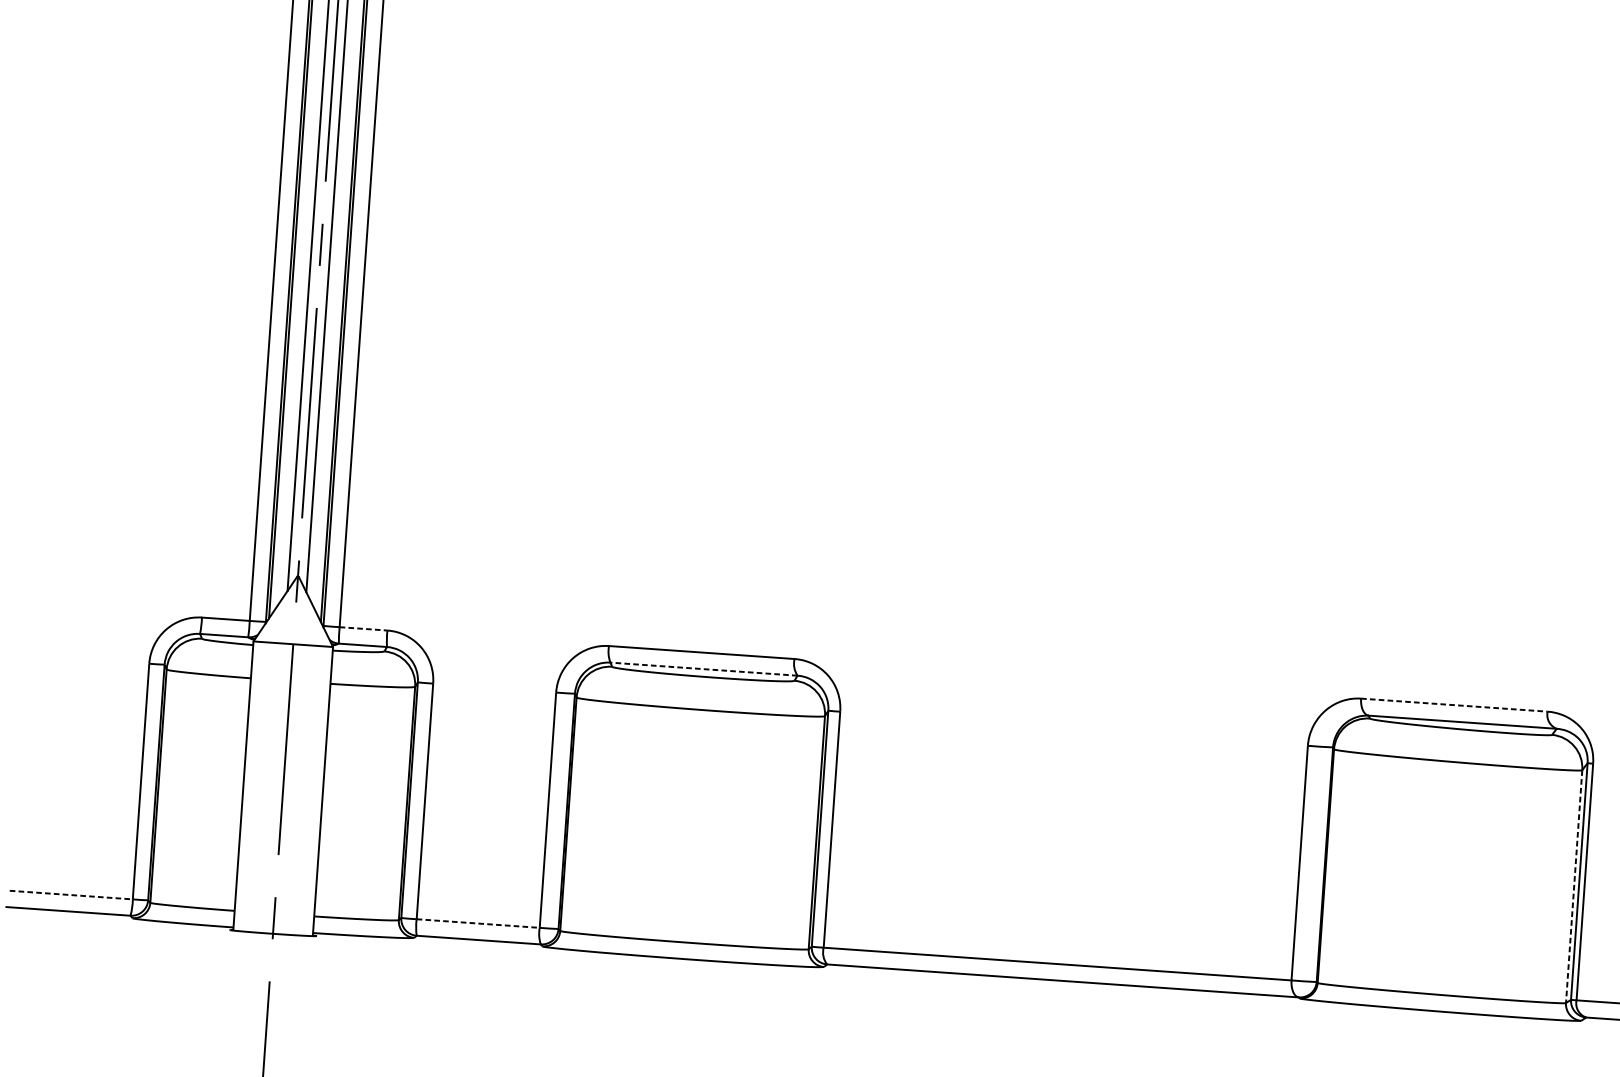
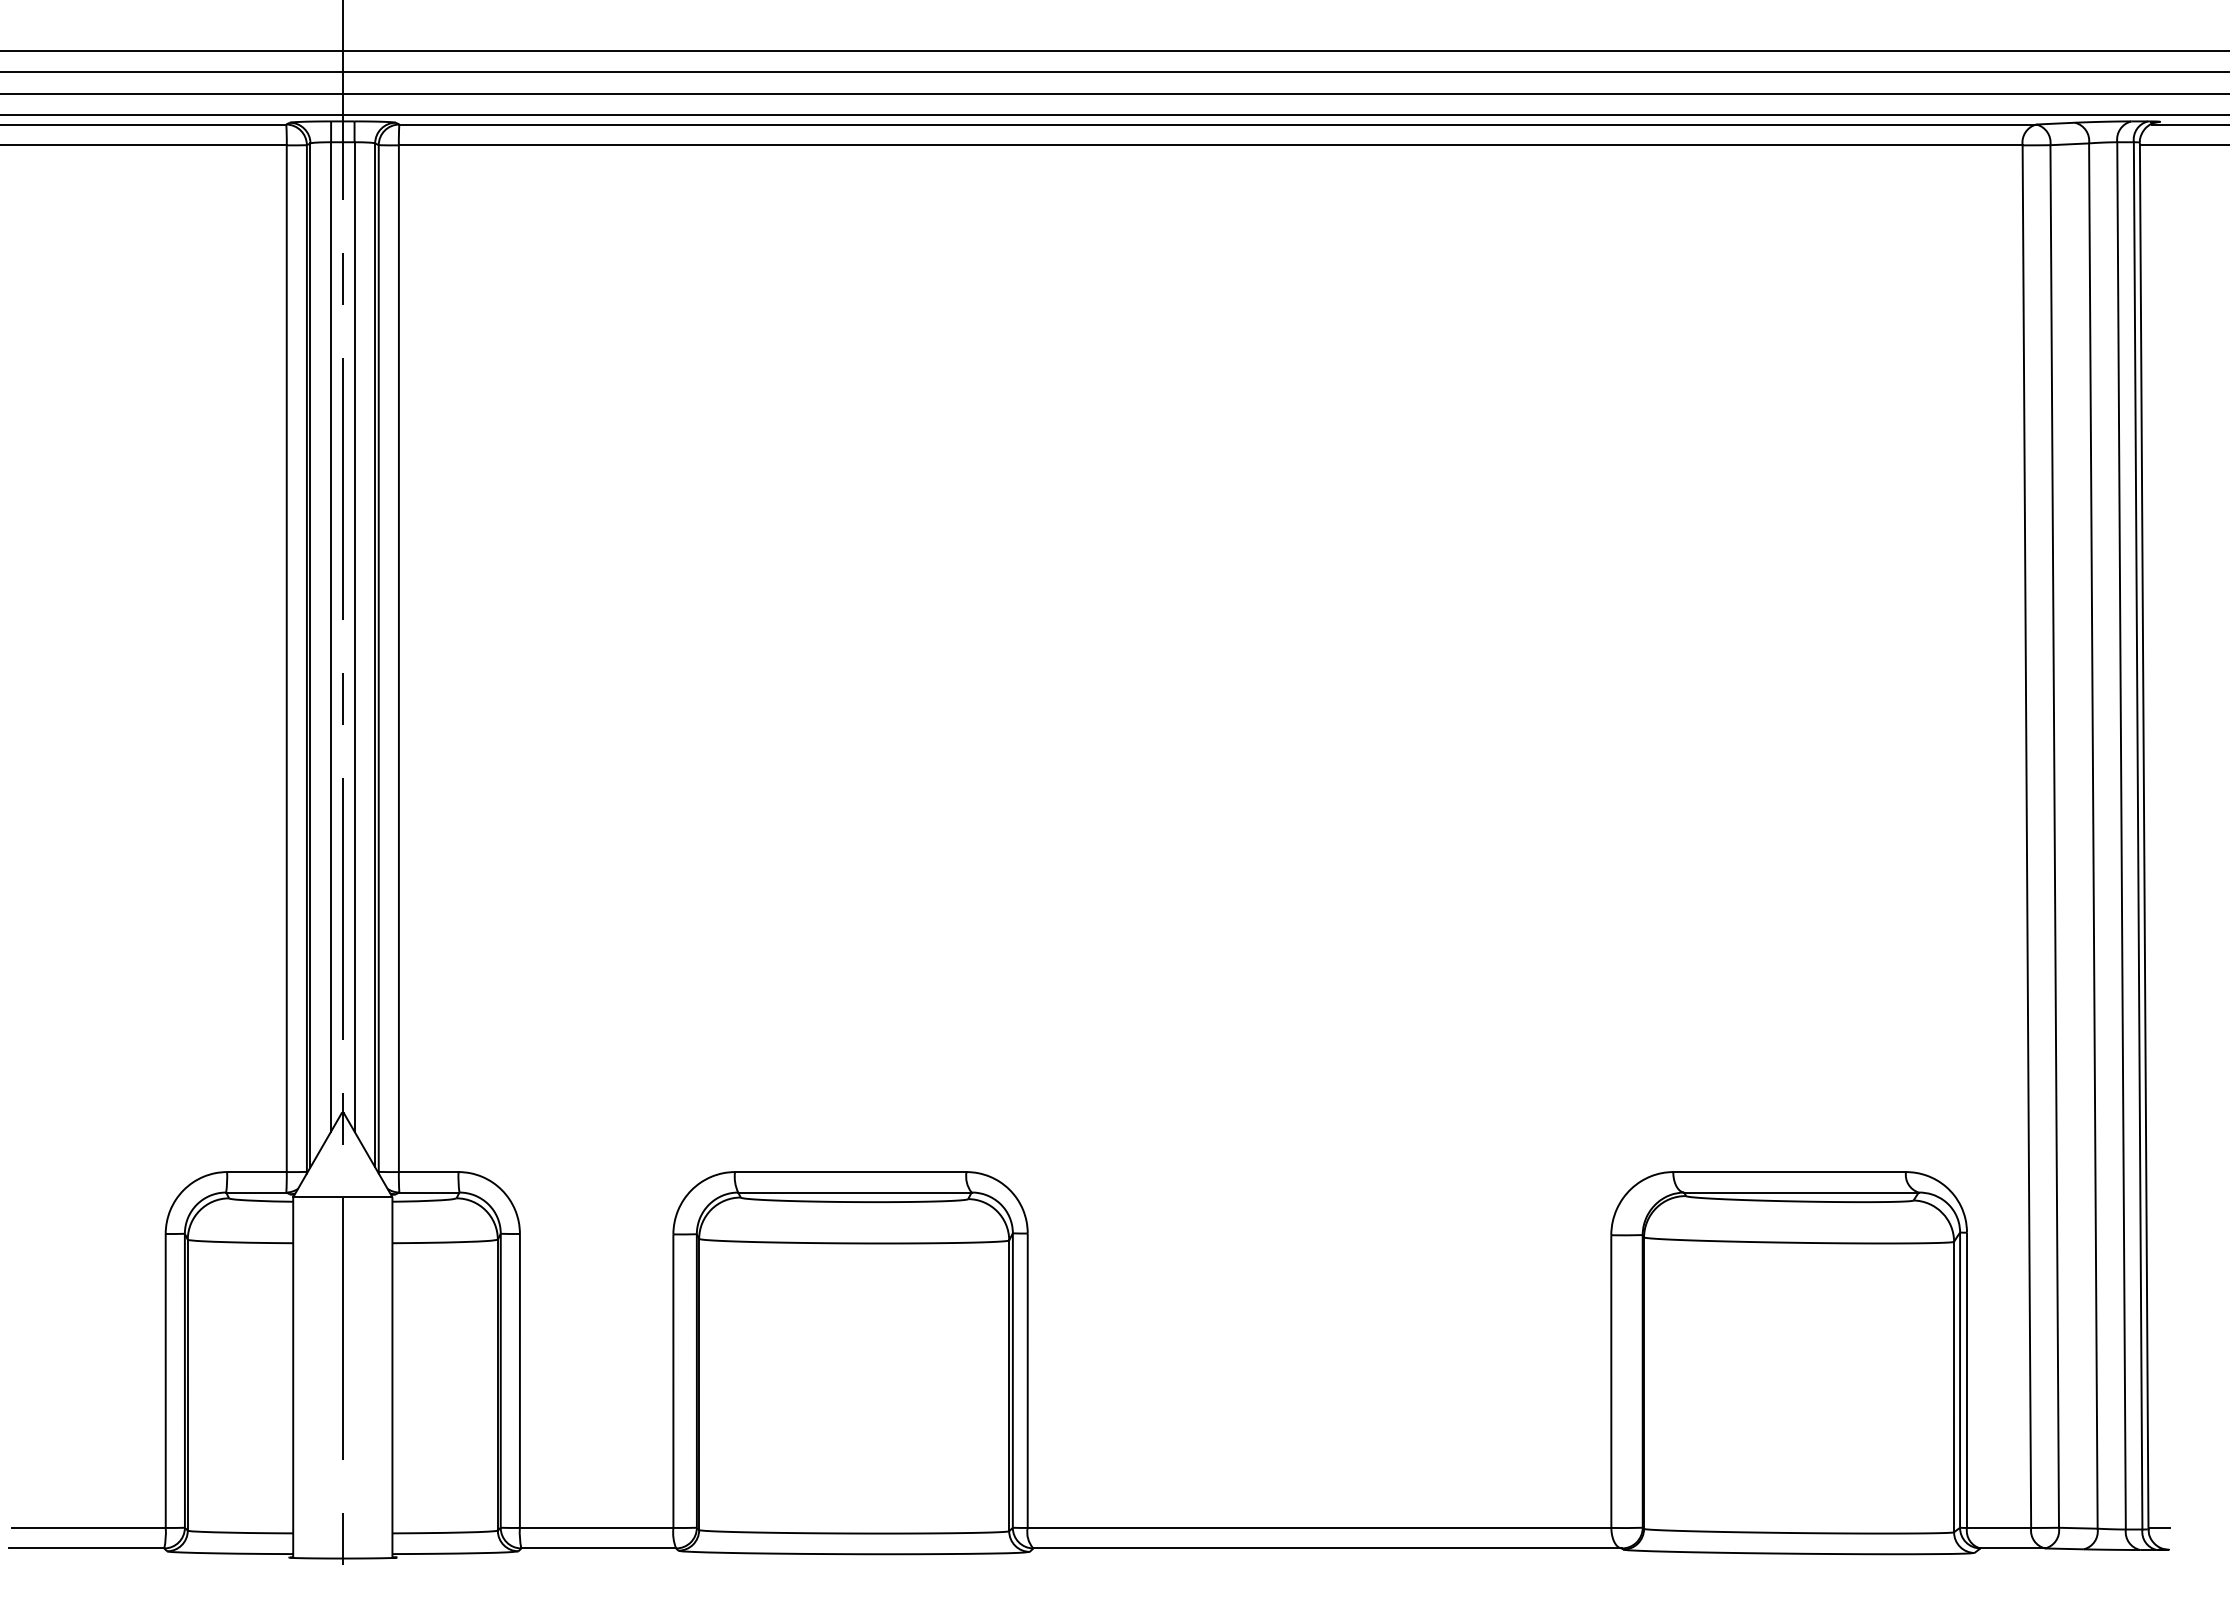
line: (363, 629) -> (428, 1172), dashed -> solid
line: (703, 669) -> (854, 1192), dashed -> solid
line: (1455, 705) -> (1790, 1172), dashed -> solid
line: (1574, 887) -> (1954, 1387), dashed -> solid
line: (70, 894) -> (88, 1527), dashed -> solid
line: (478, 923) -> (596, 1527), dashed -> solid

